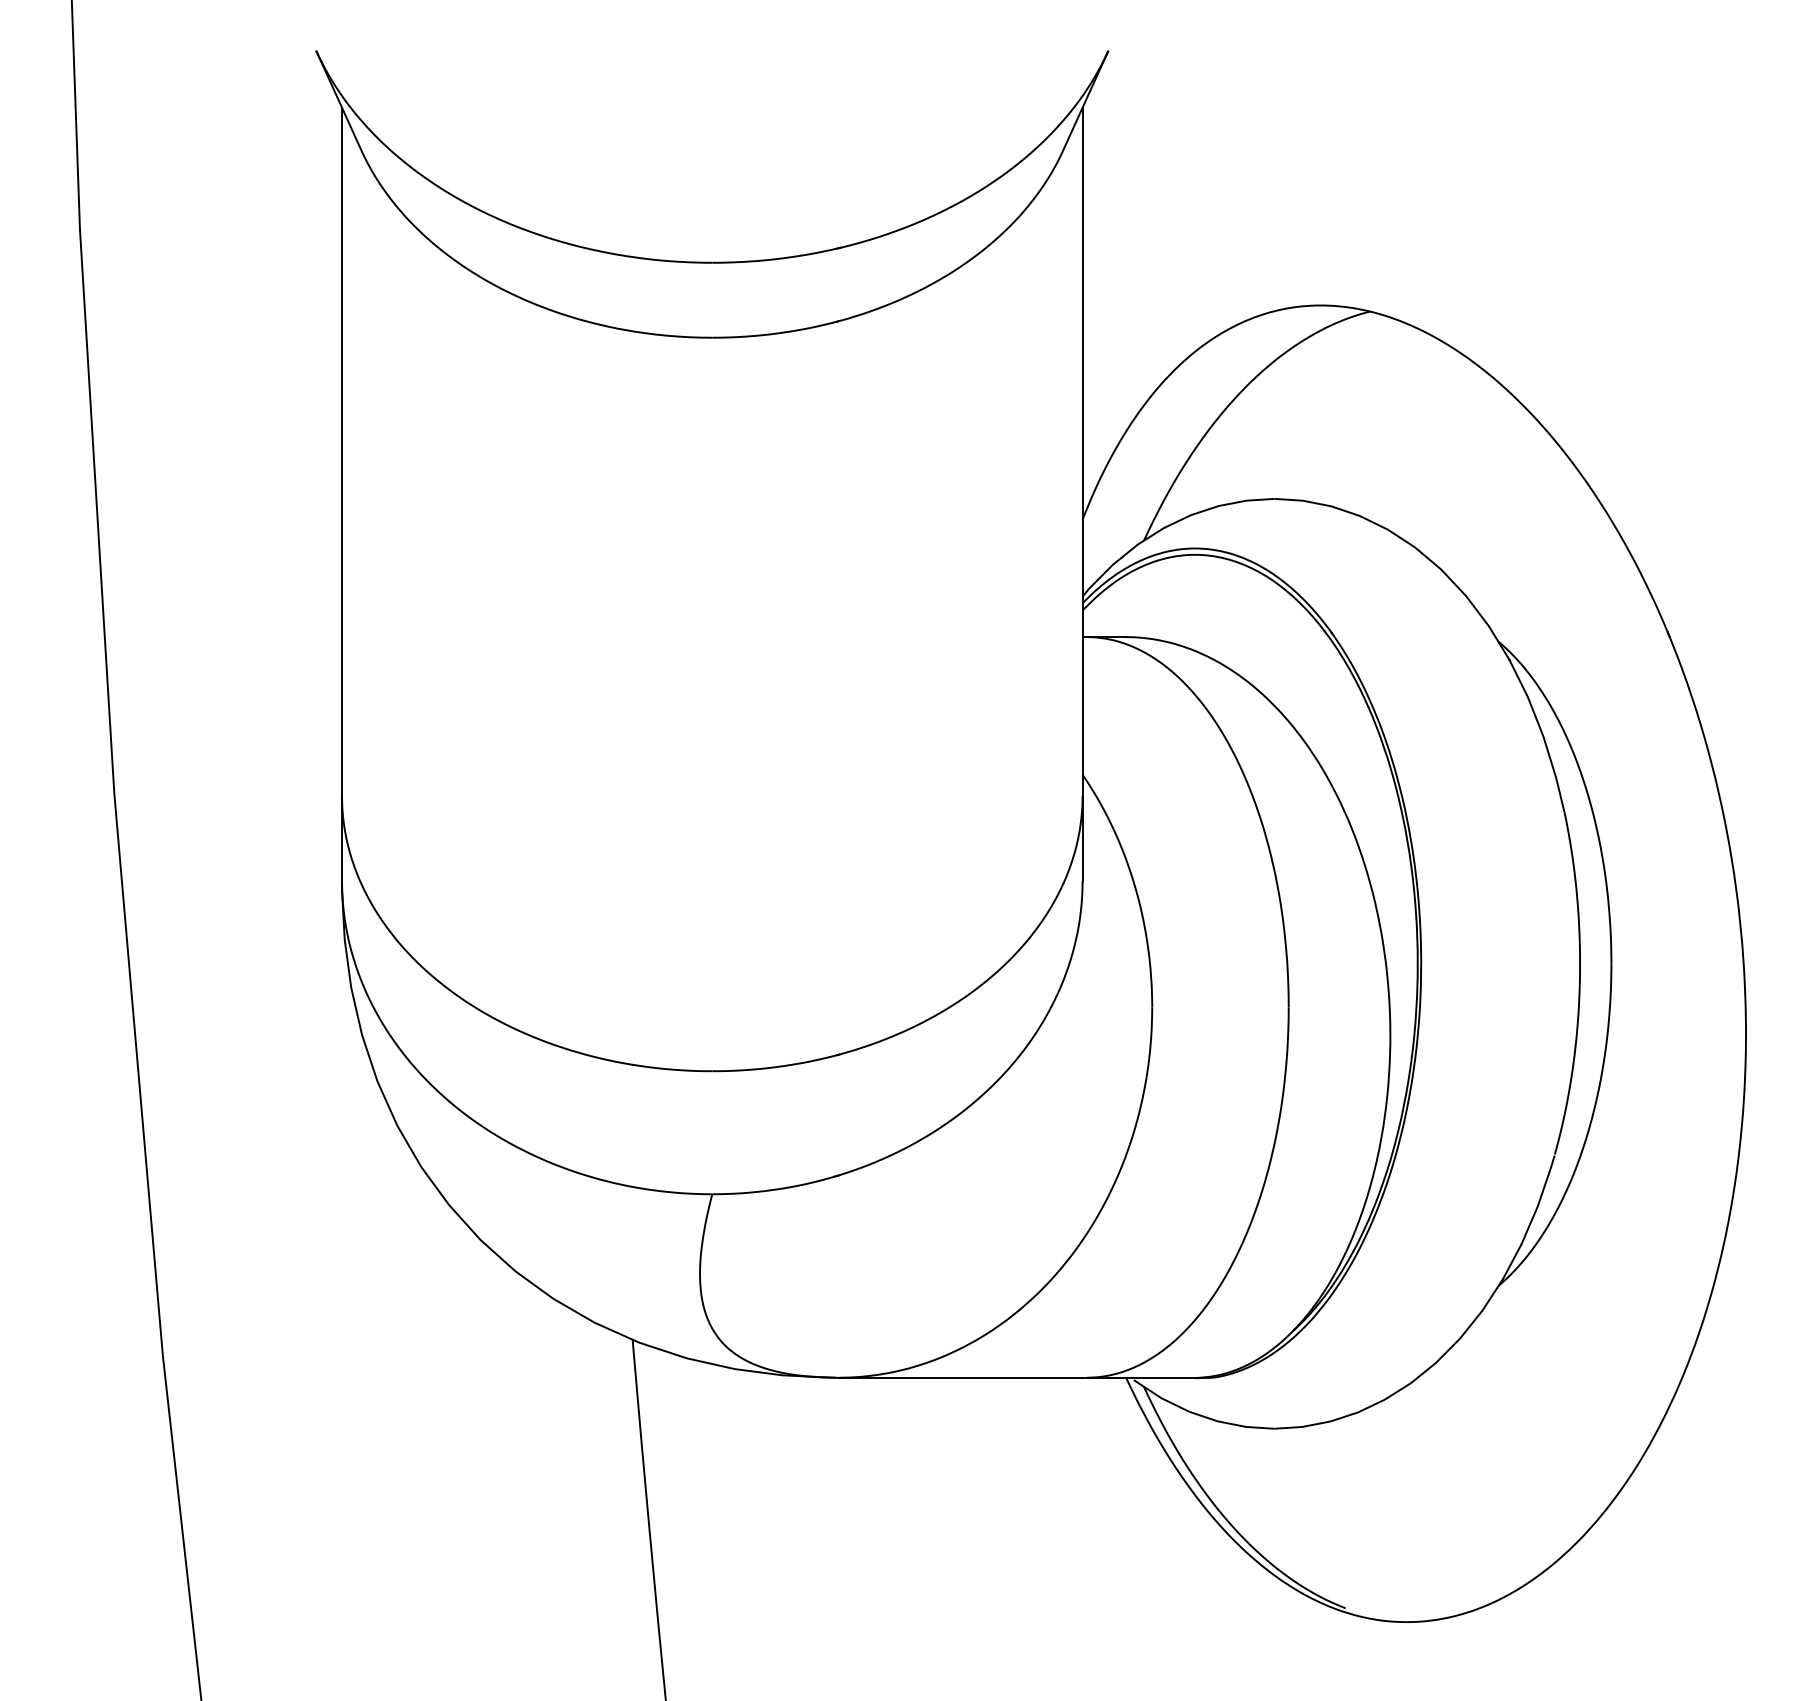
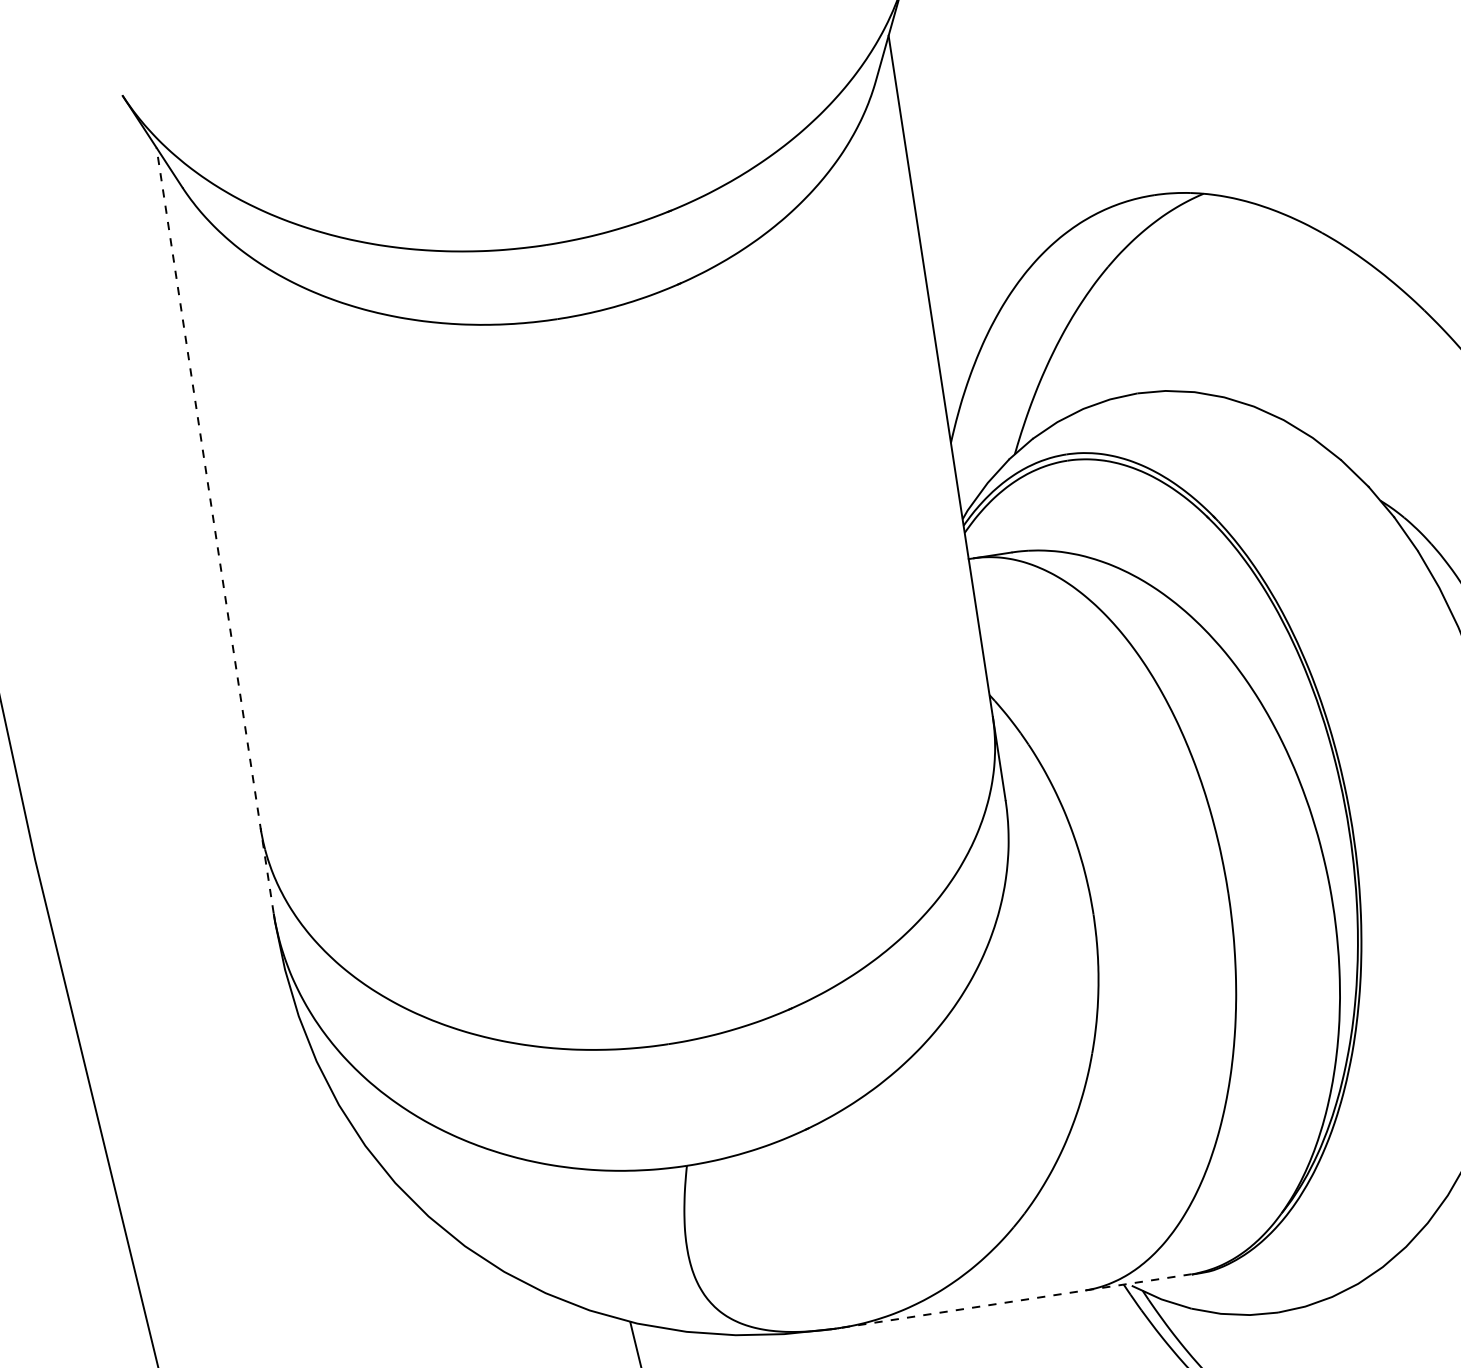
line: (342, 494) -> (215, 530), solid -> dashed
line: (1016, 1377) -> (1015, 1300), solid -> dashed

